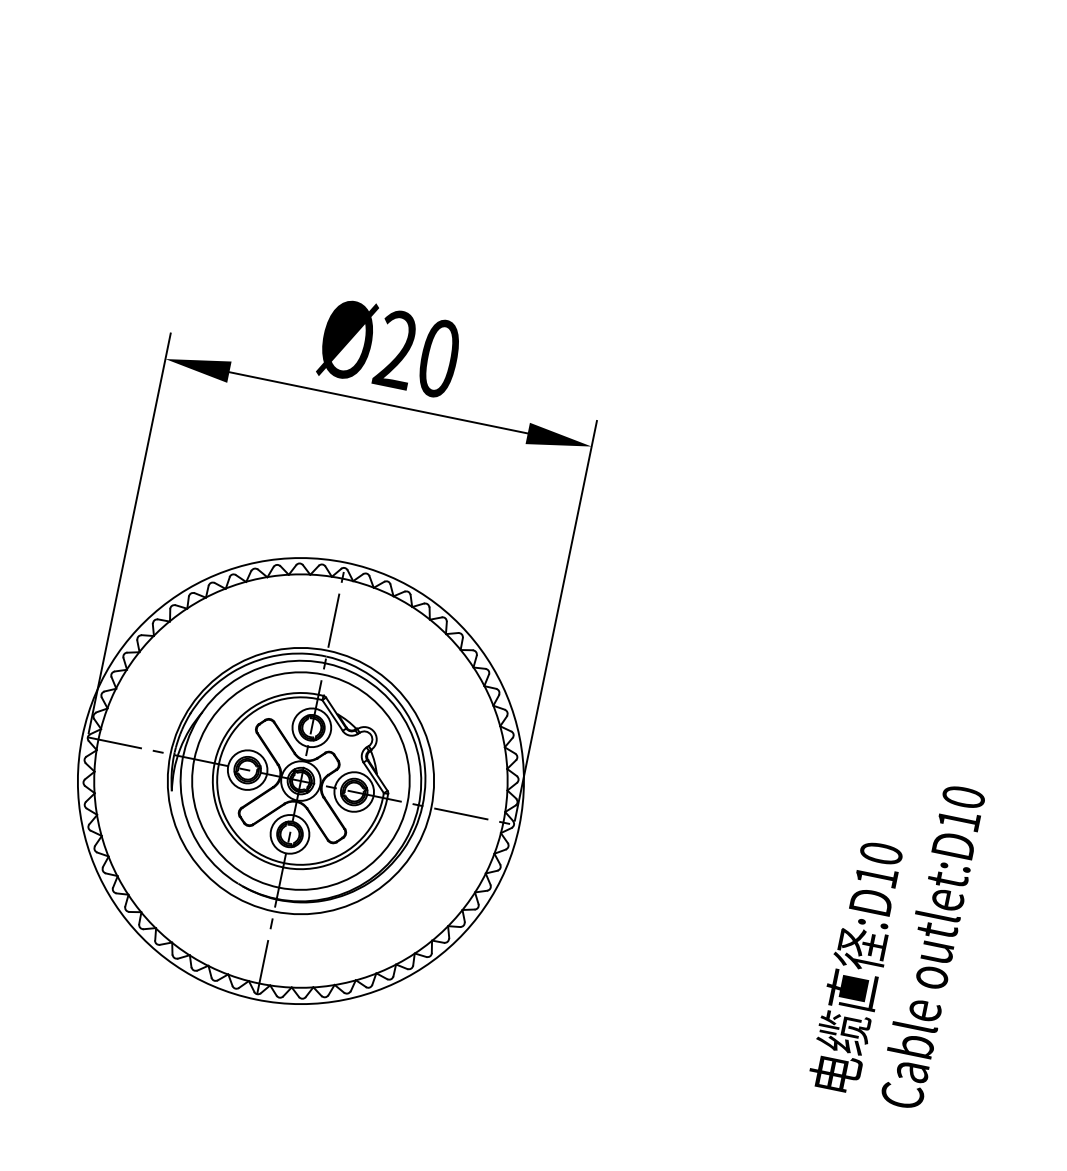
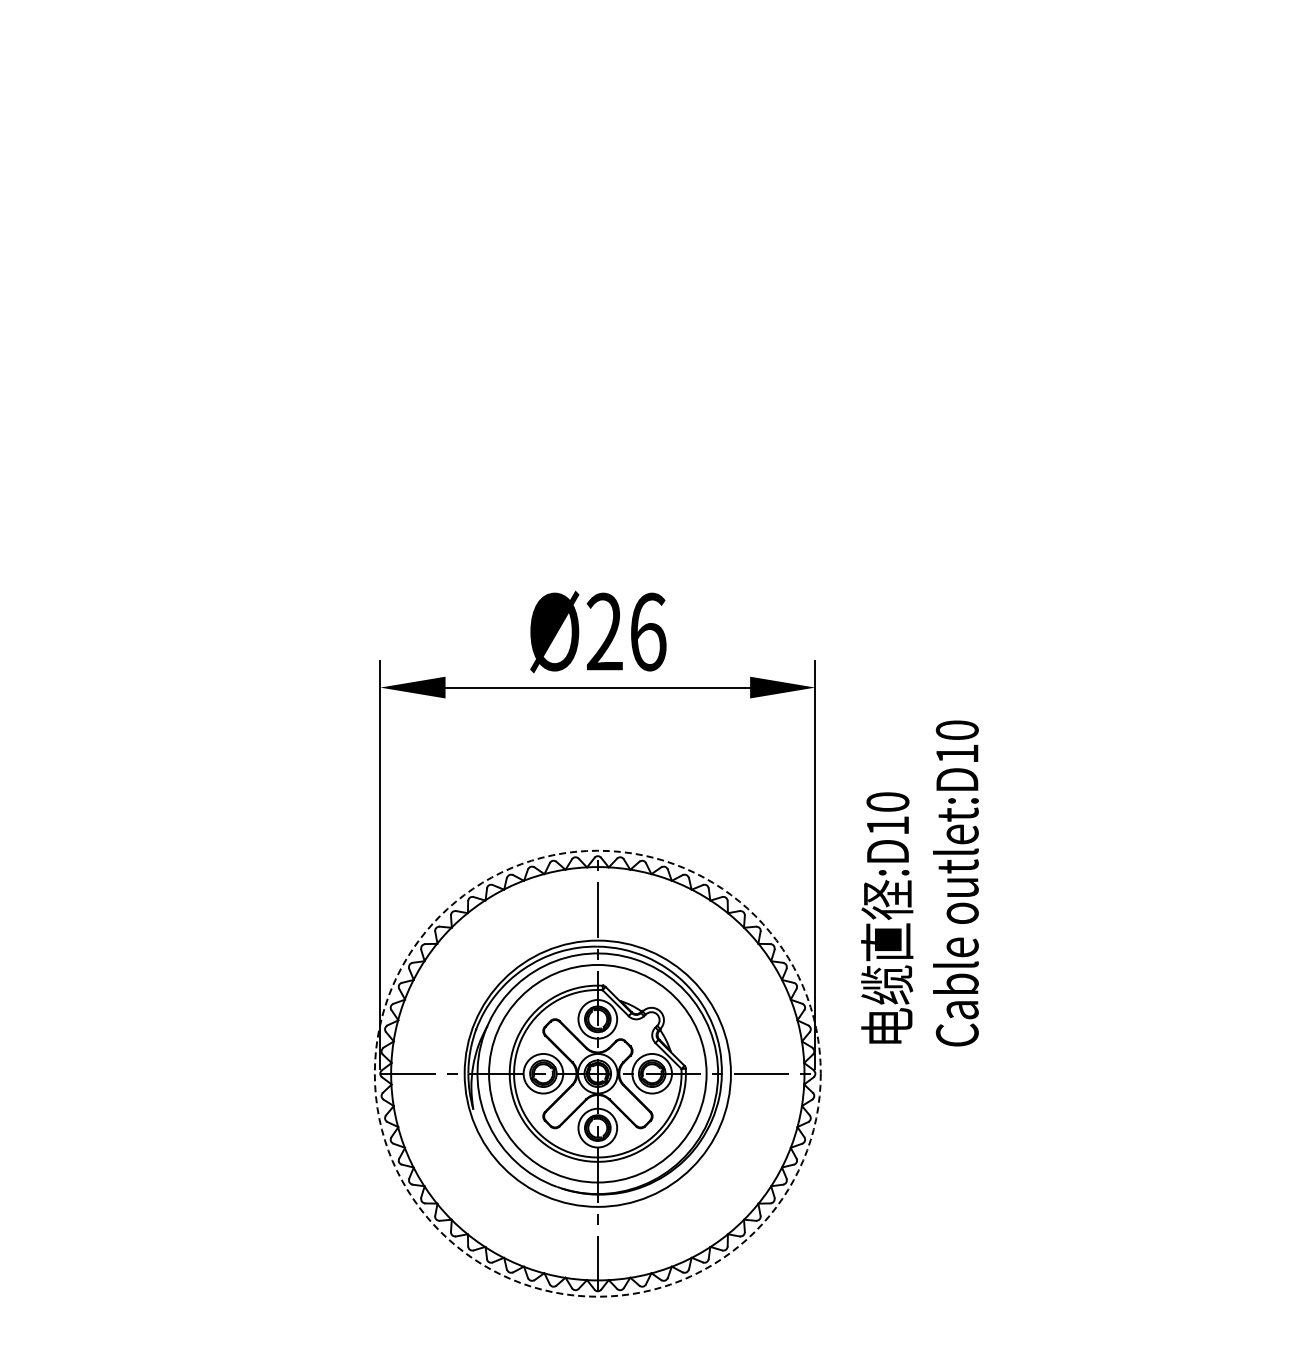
text: (439, 358) -> (648, 631), Ø20 -> Ø26
circle: (300, 780) -> (597, 1073), solid -> dashed
text: (895, 939) -> (919, 883), moved

